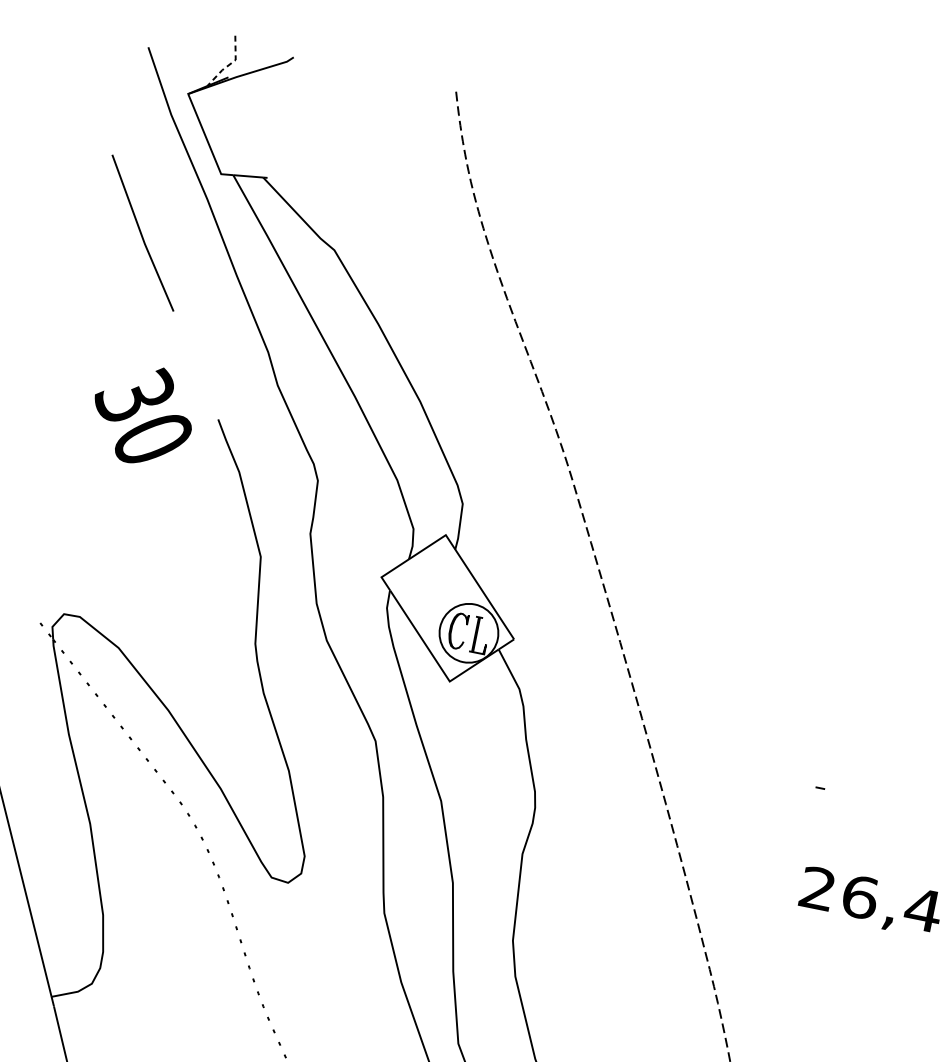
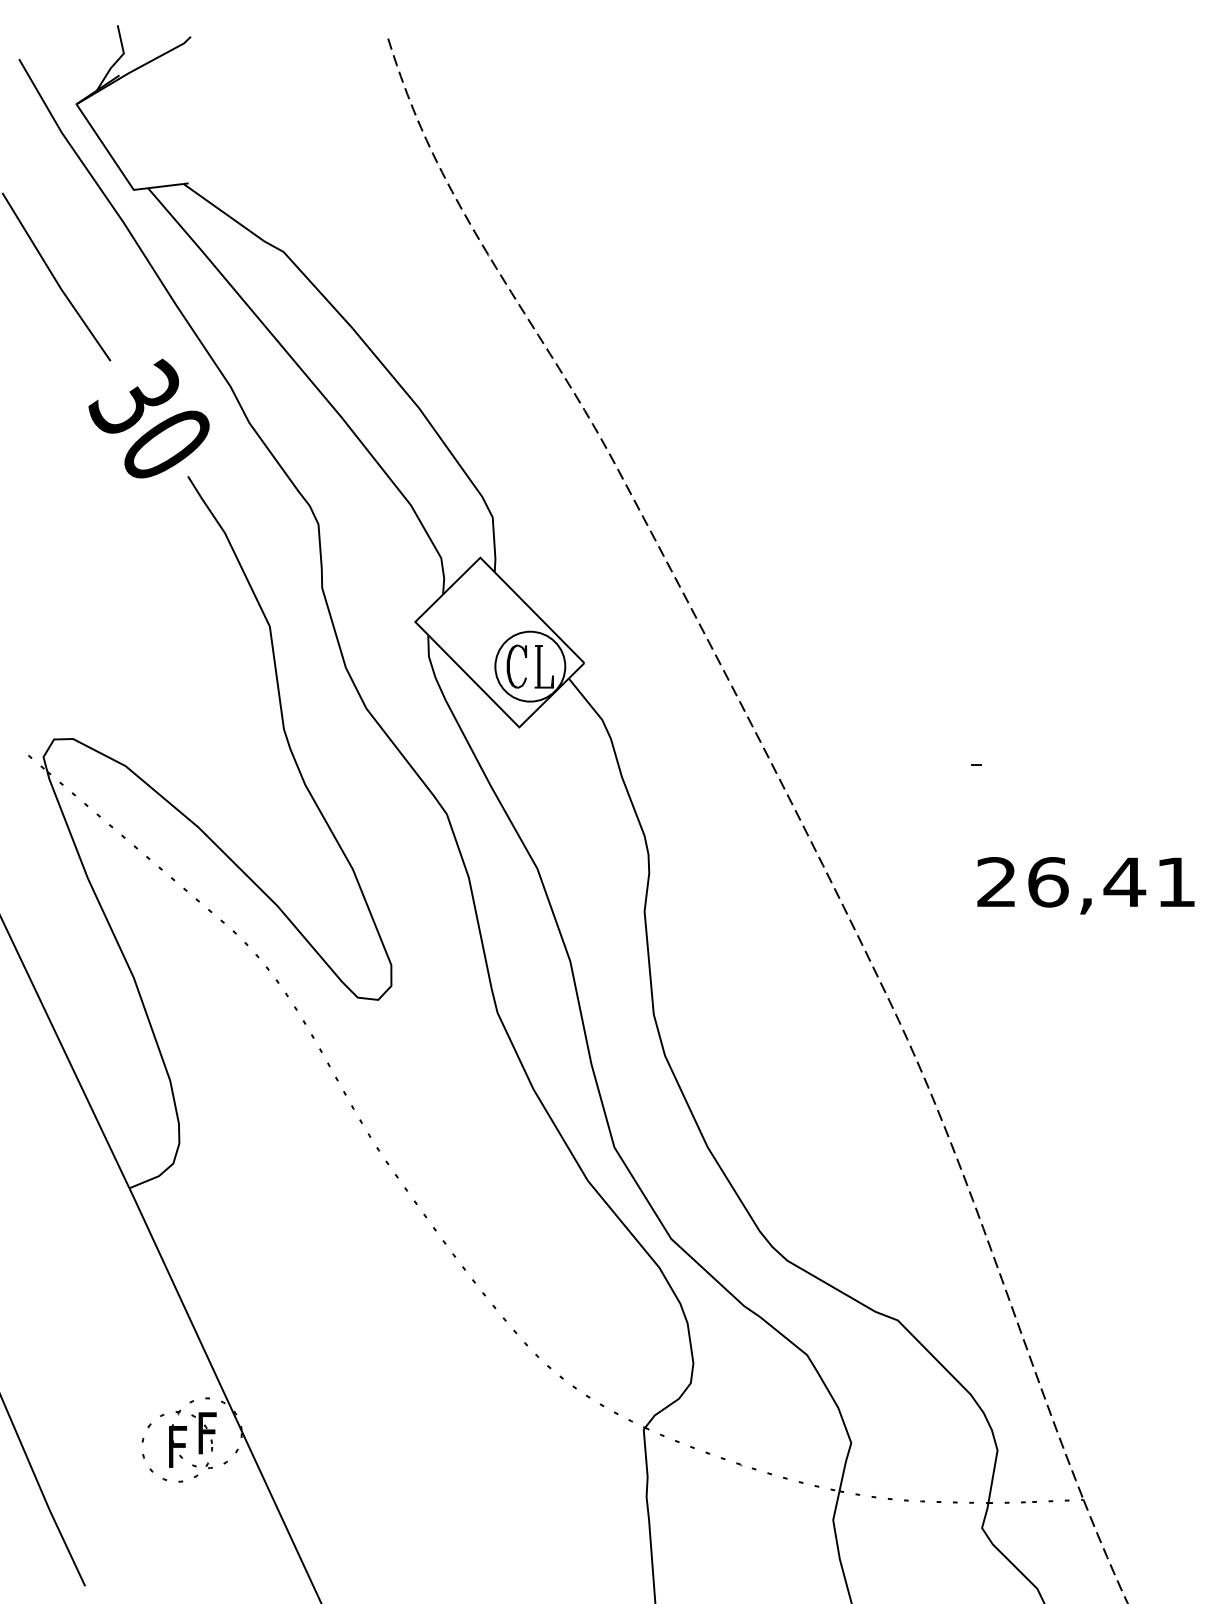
line: (229, 64) -> (117, 60), dashed -> solid
text: (142, 414) -> (148, 418), moved

